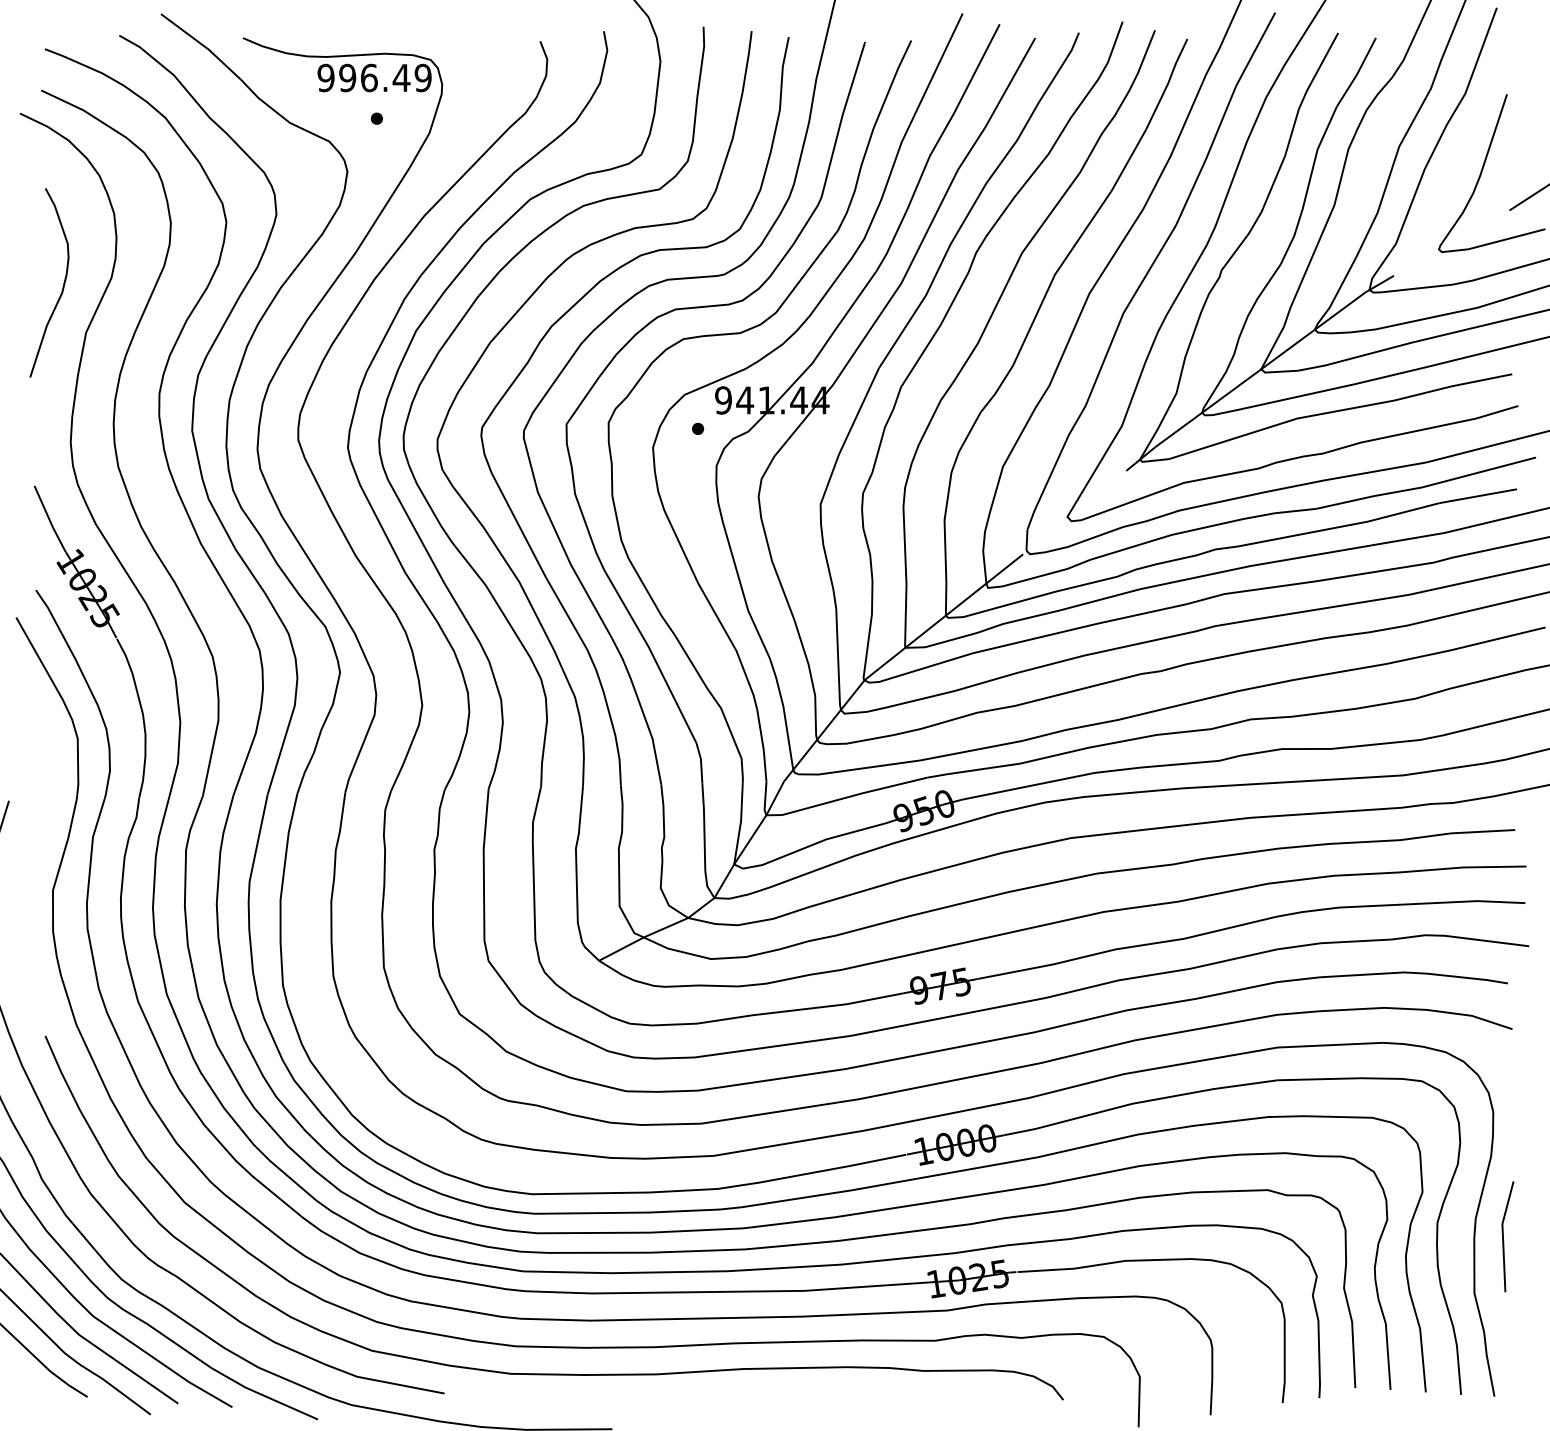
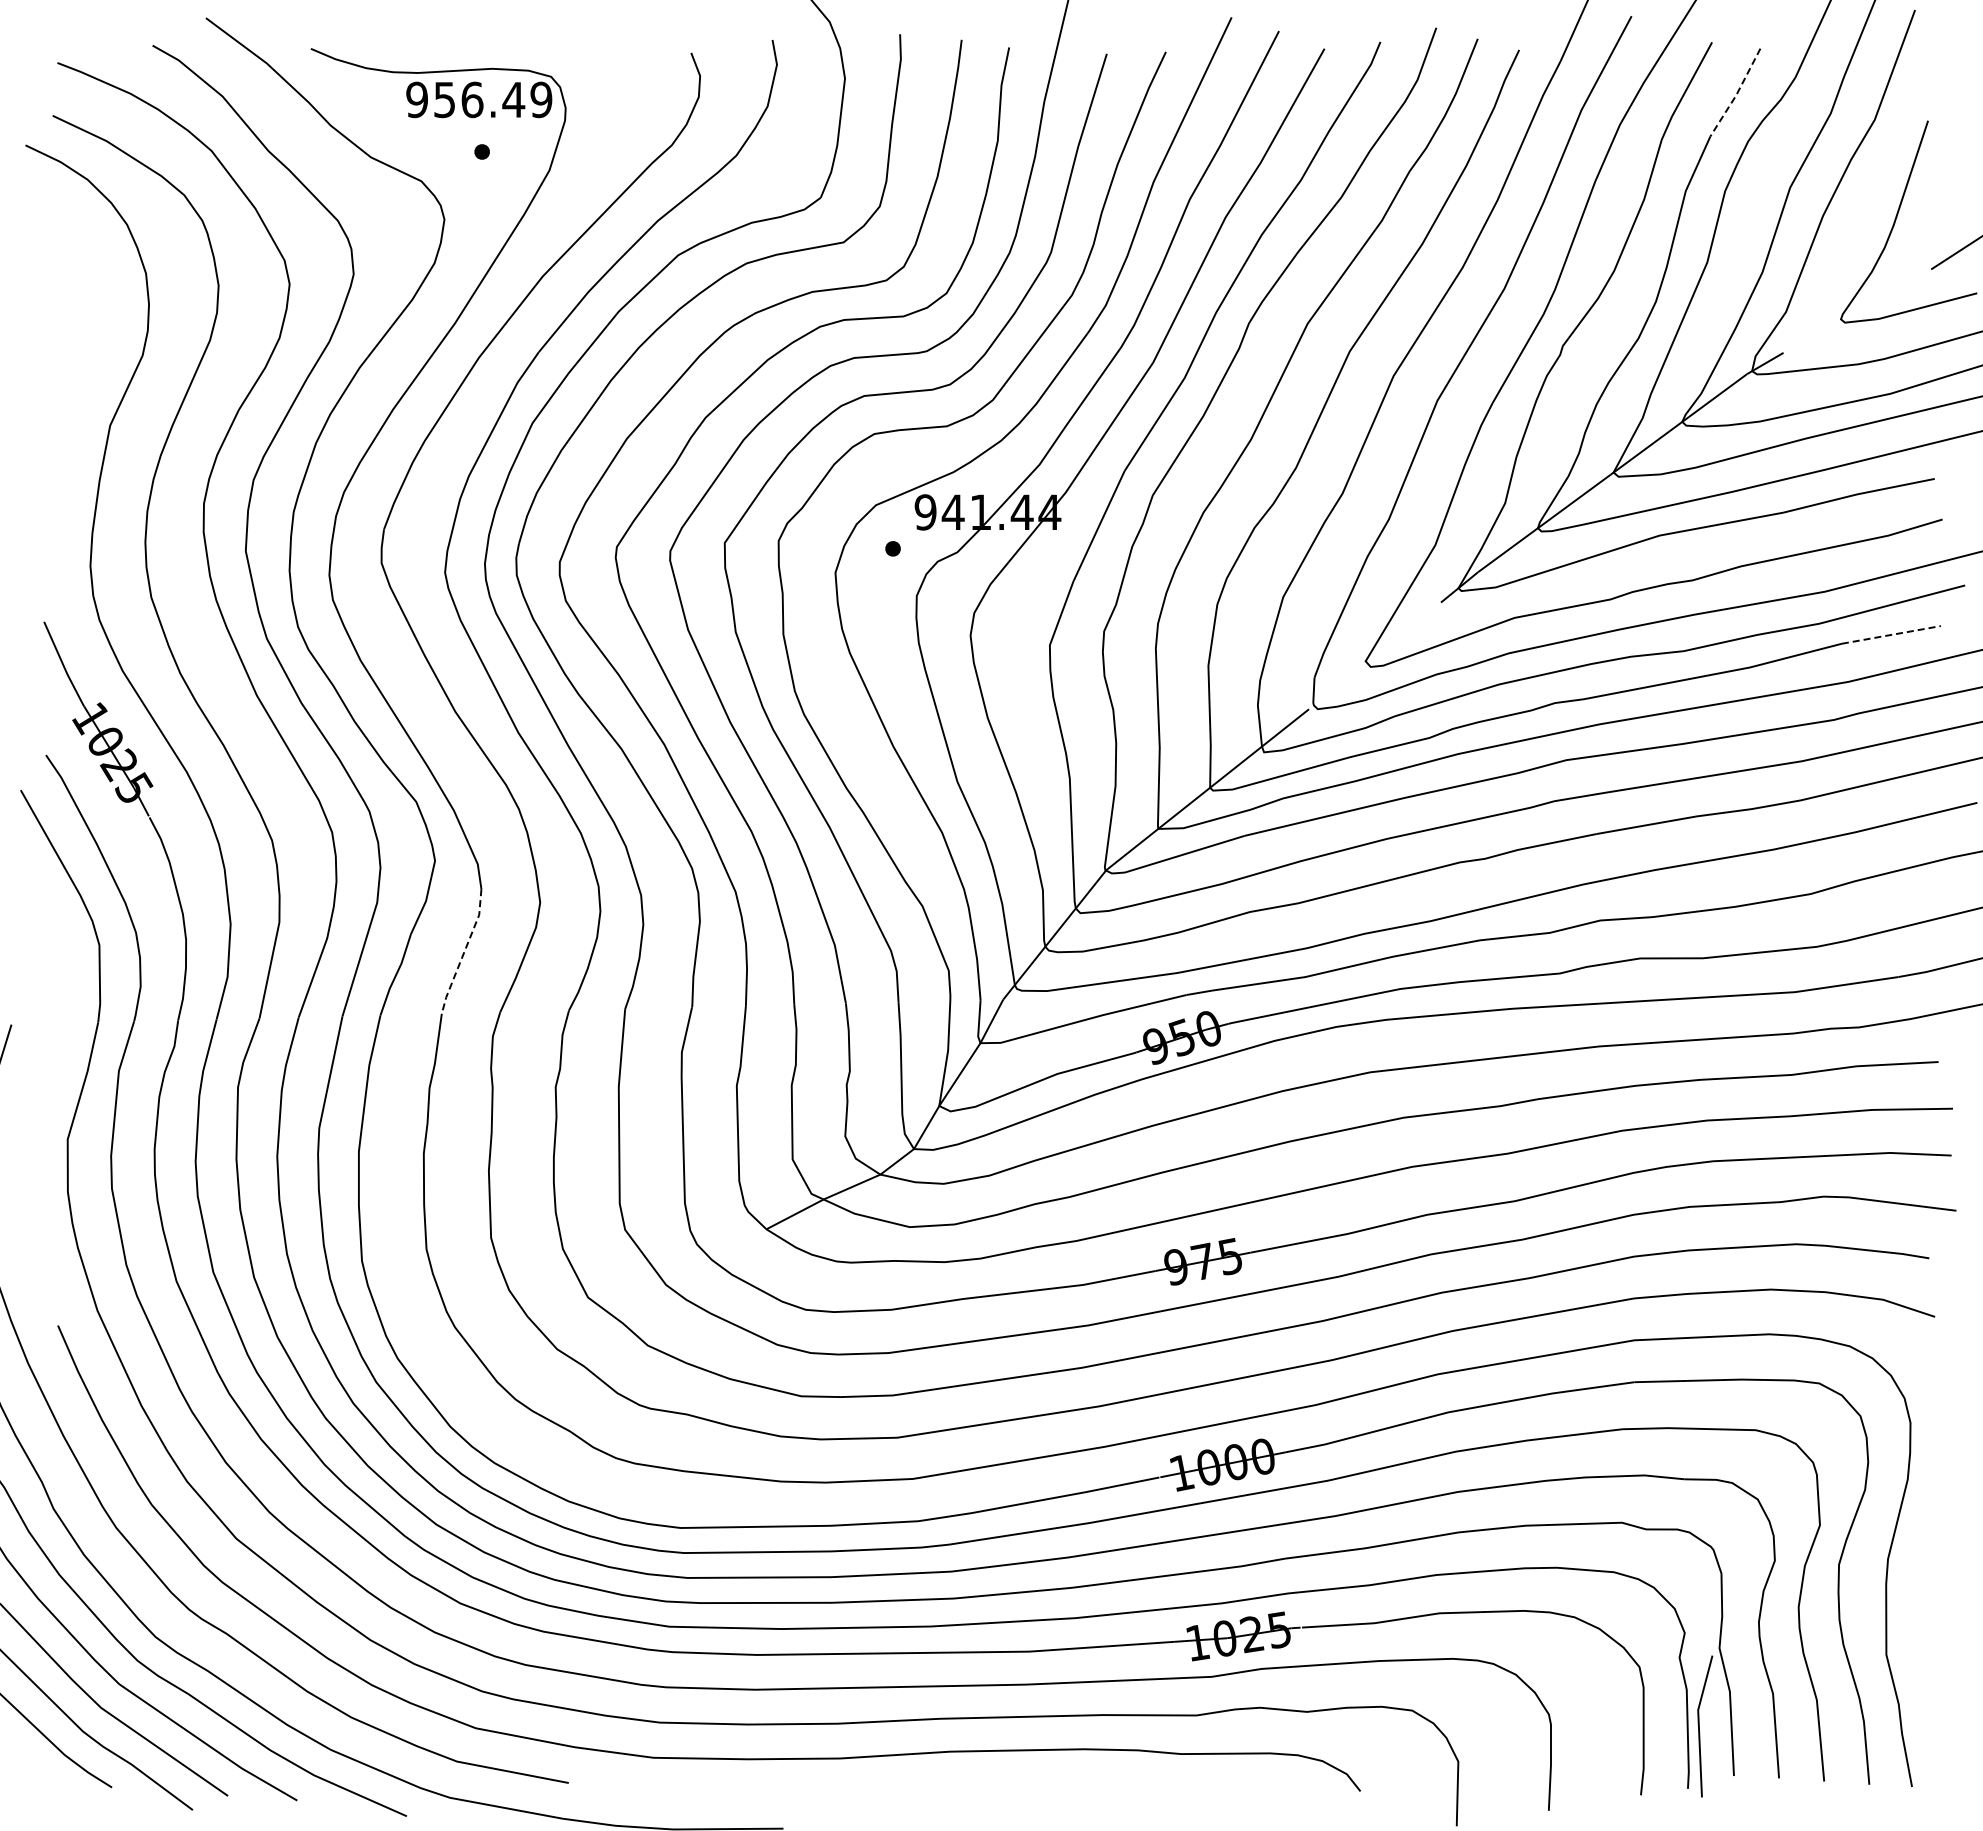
line: (1357, 73) -> (1736, 94), solid -> dashed
text: (347, 77) -> (444, 99), 996.49 -> 956.49
curve: (62, 285) -> (80, 365), removed
line: (1478, 495) -> (1891, 634), solid -> dashed
line: (363, 744) -> (464, 952), solid -> dashed
line: (1503, 1236) -> (1699, 1726), moved

